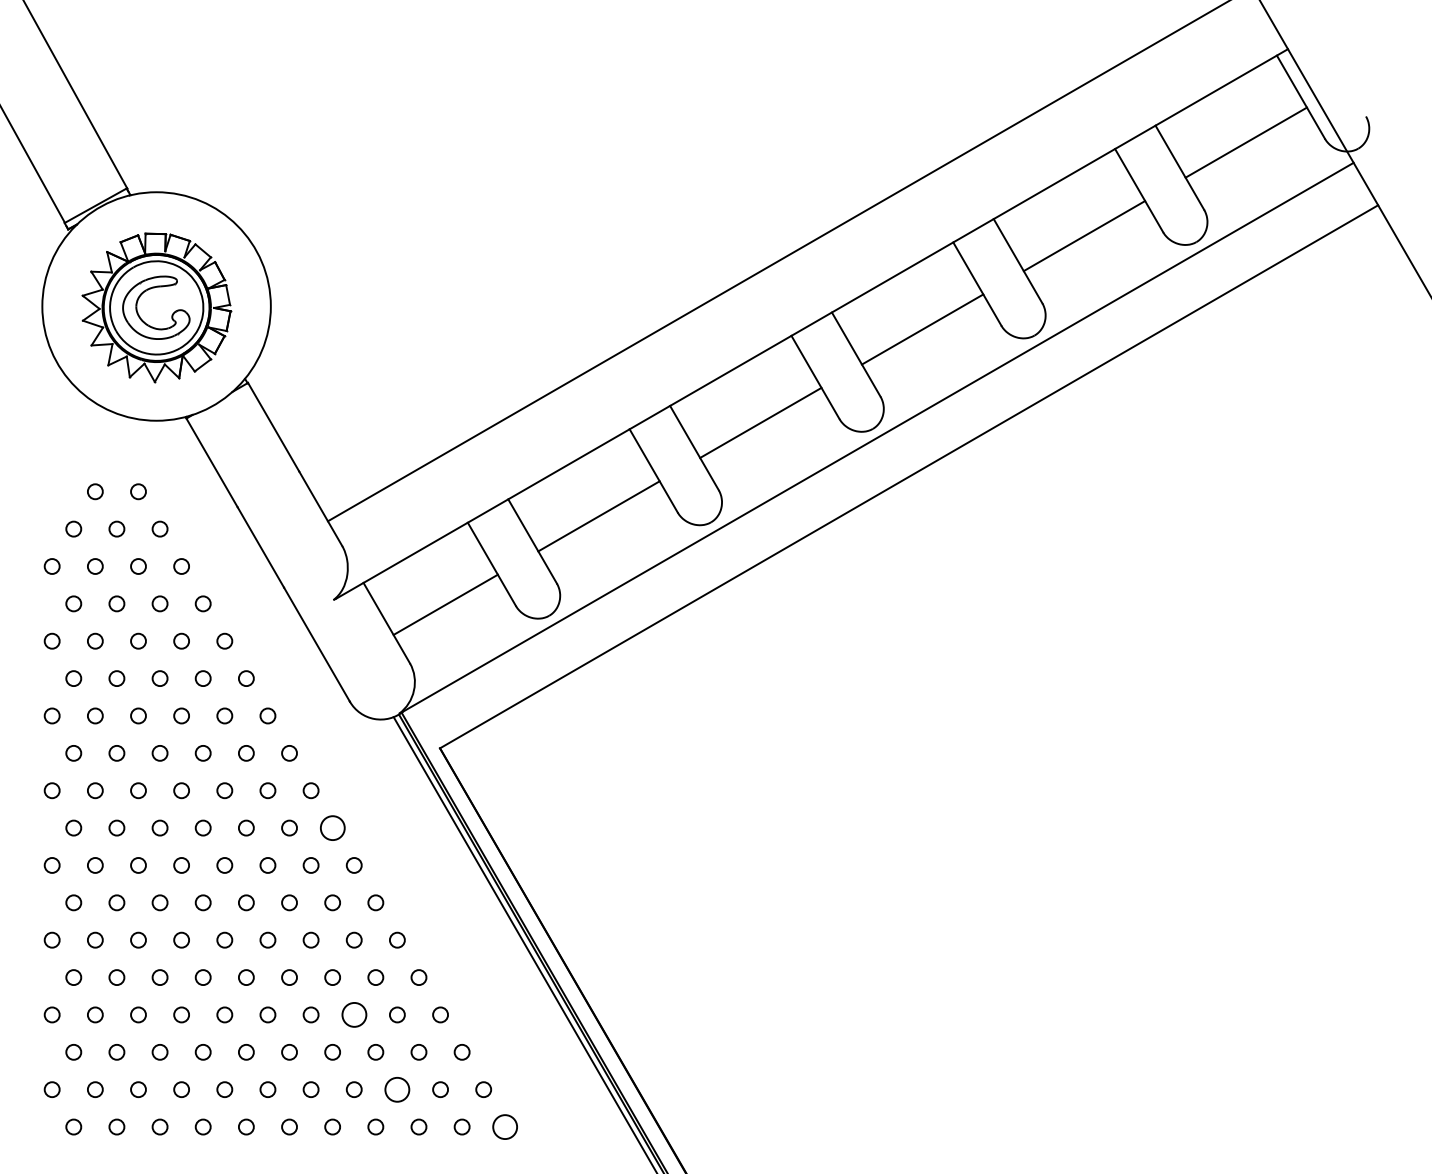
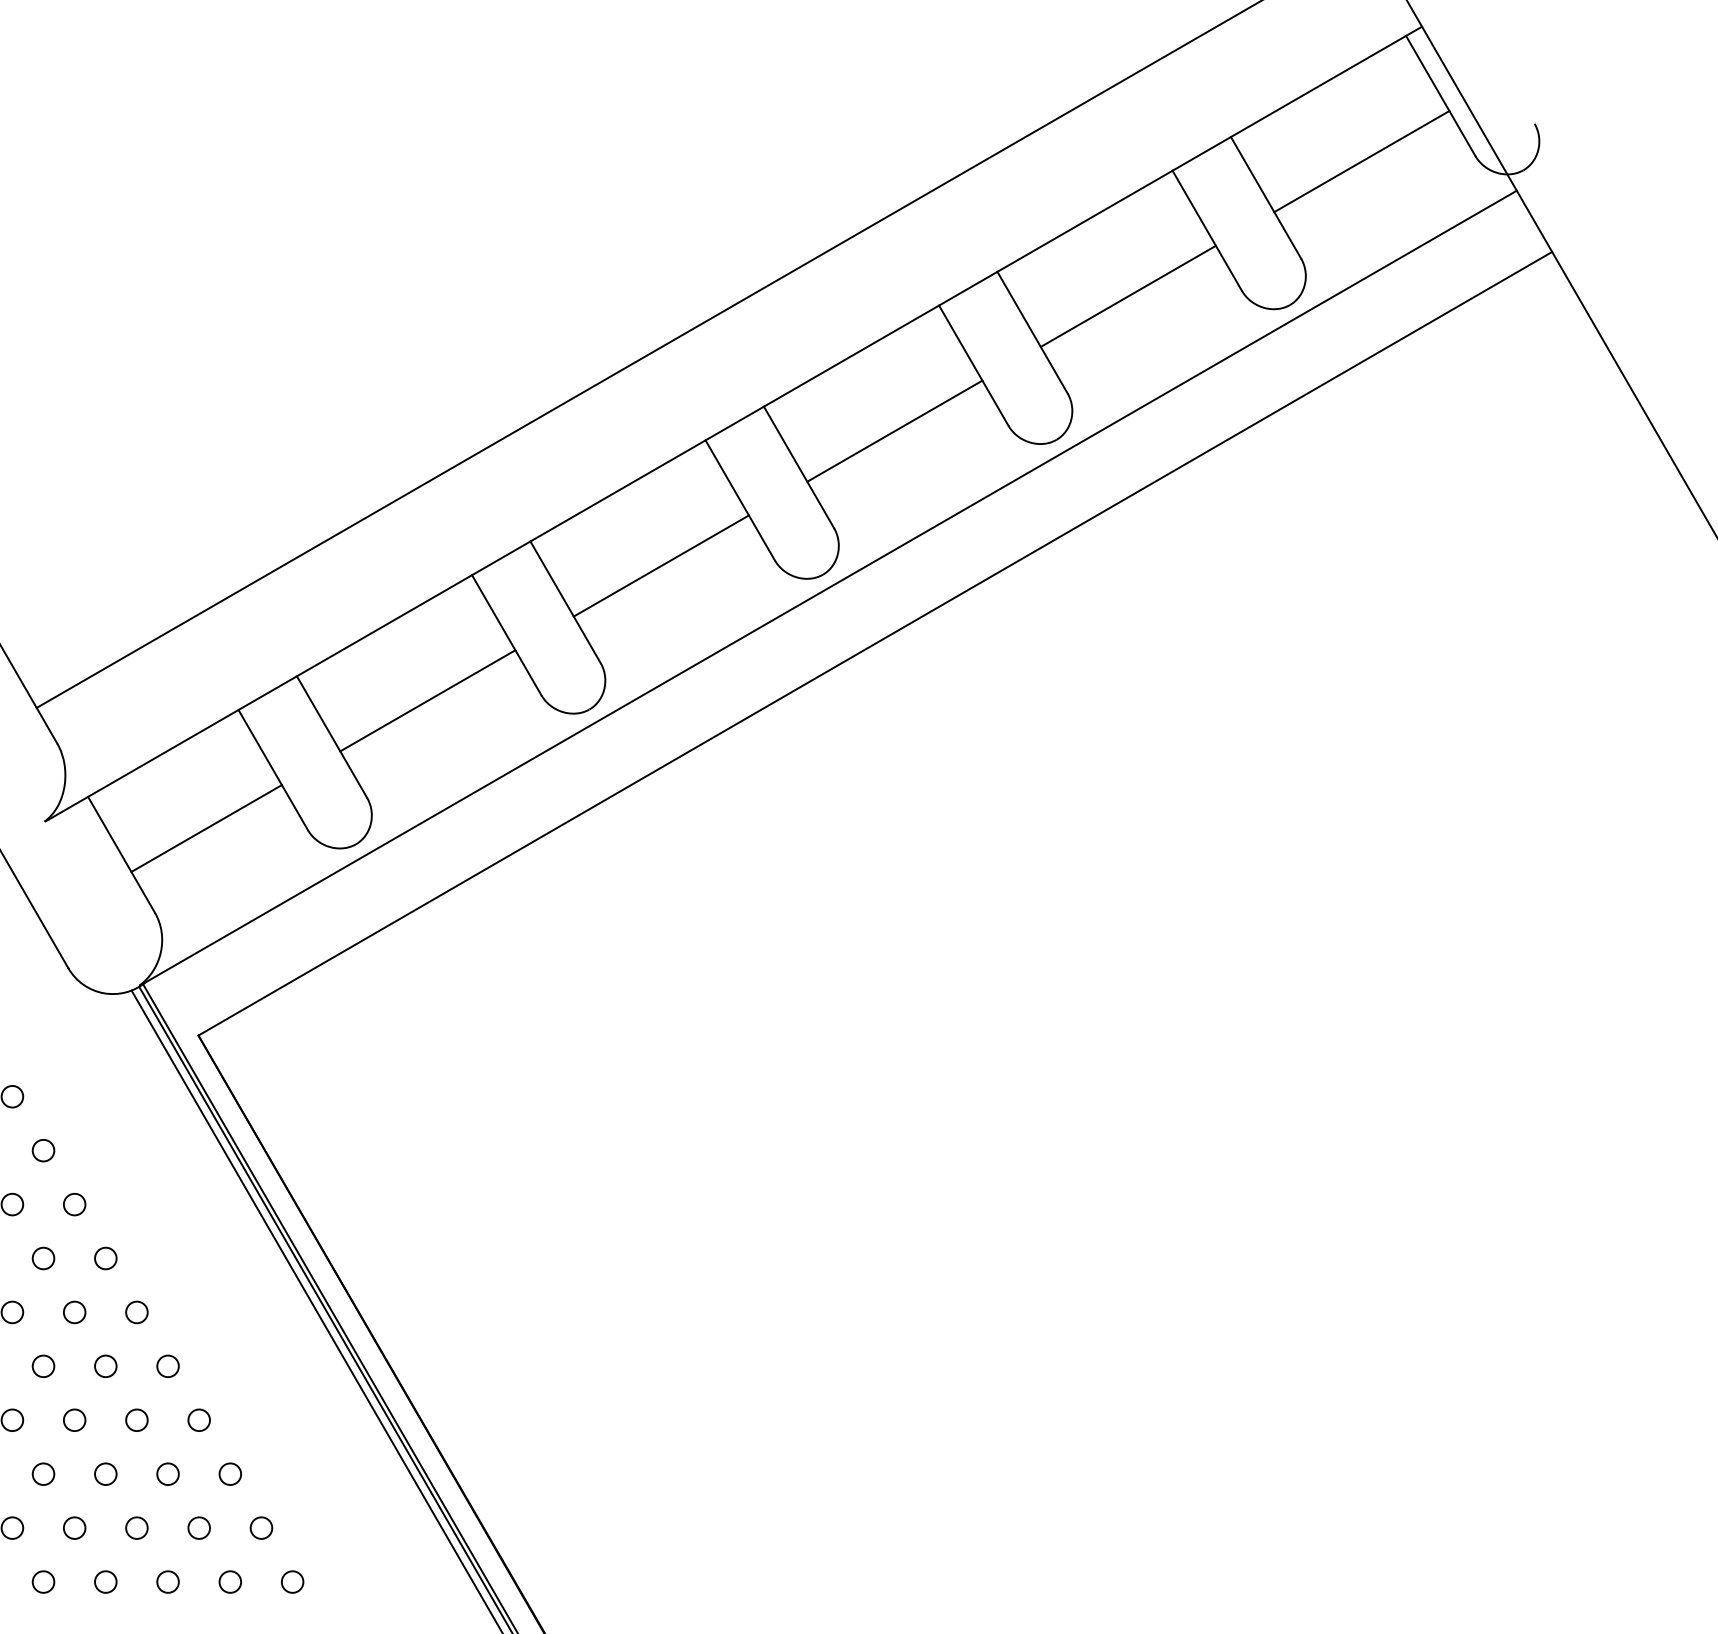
circle: (332, 827) -> (43, 1149), size x0.62
circle: (353, 1014) -> (73, 1419), size x0.62
circle: (397, 1089) -> (137, 1527), size x0.62
circle: (505, 1126) -> (292, 1581), size x0.62

